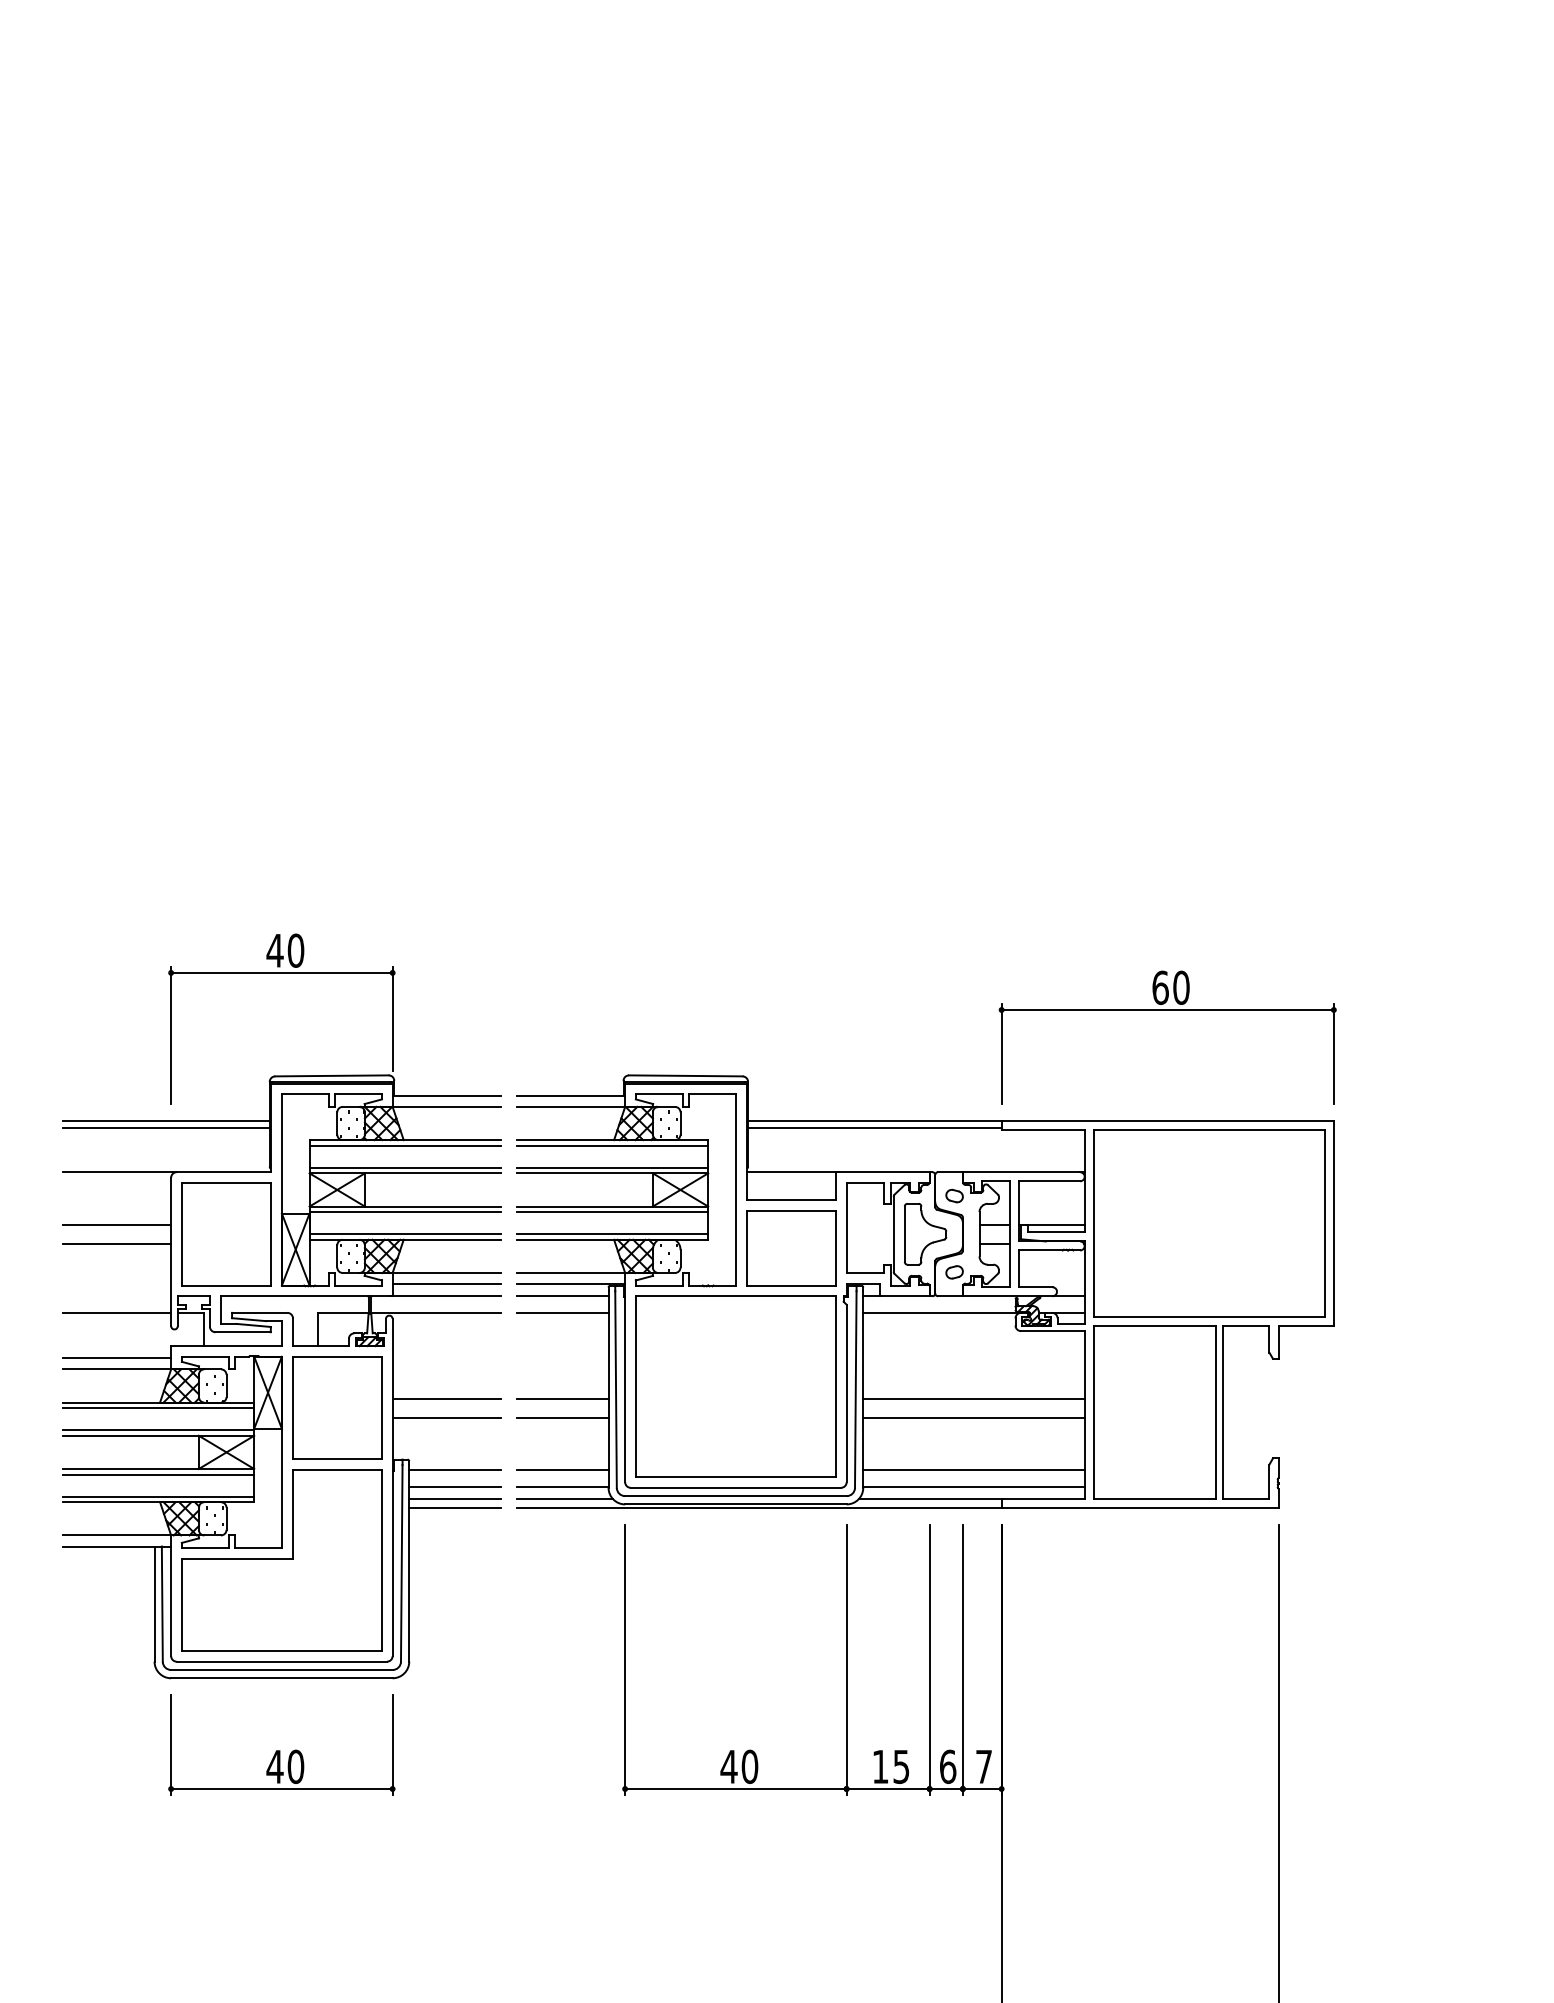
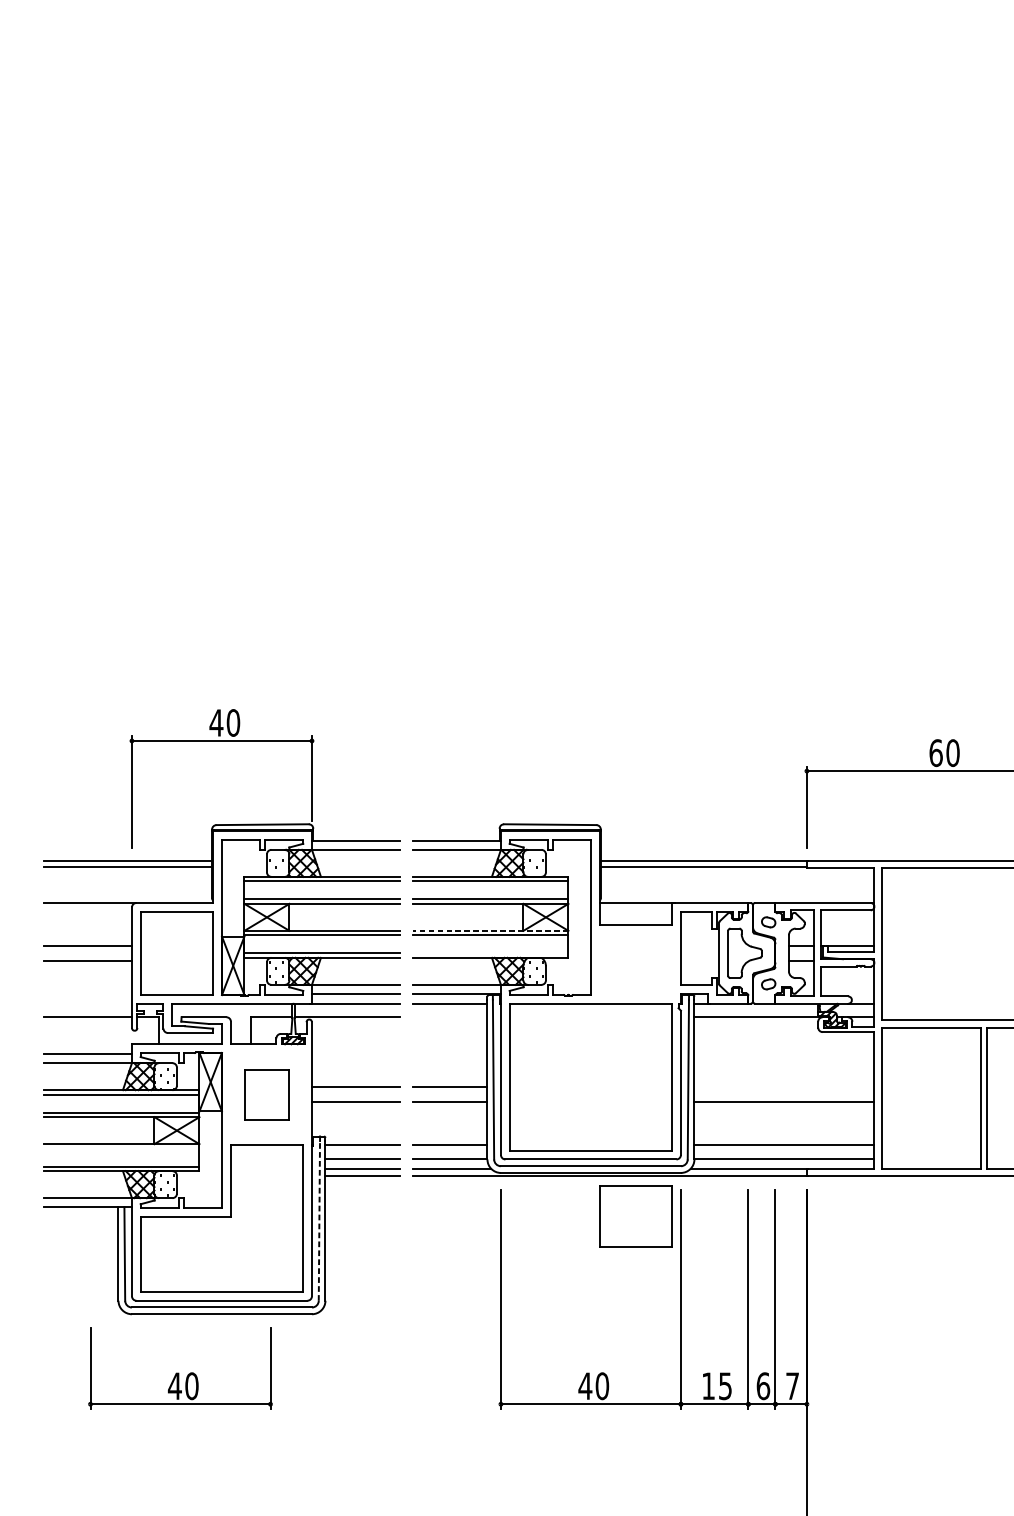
line: (612, 1206) -> (490, 930), solid -> dashed
line: (612, 1234) -> (490, 953), removed
part: (791, 1248) -> (636, 1216), moved
line: (562, 1312) -> (450, 1016), removed
line: (973, 1398) -> (784, 1086), removed
part: (337, 1407) -> (267, 1094), size x0.6
line: (158, 1474) -> (121, 1148), removed
line: (401, 1562) -> (319, 1220), solid -> dashed
part: (280, 1750) -> (179, 1372), moved

